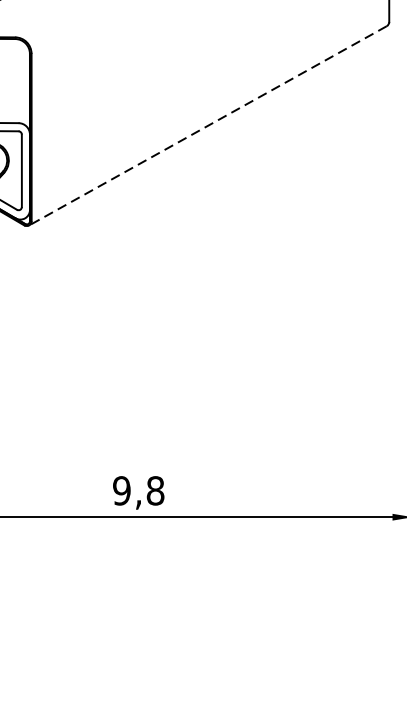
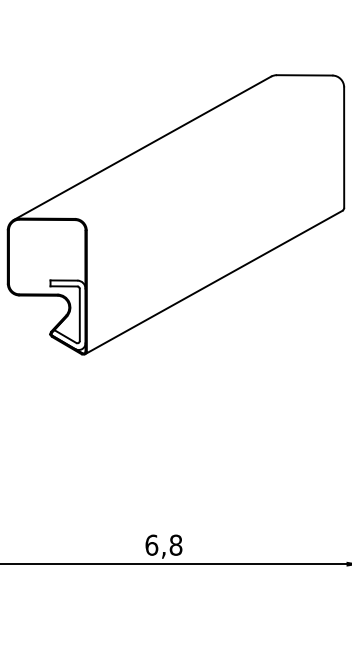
line: (207, 125) -> (213, 282), dashed -> solid
text: (121, 489) -> (151, 544), 9,8 -> 6,8

